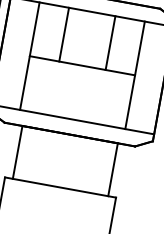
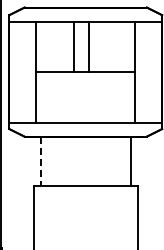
line: (63, 34) -> (73, 46), moved
line: (110, 42) -> (88, 46), moved
line: (17, 152) -> (41, 161), solid -> dashed

